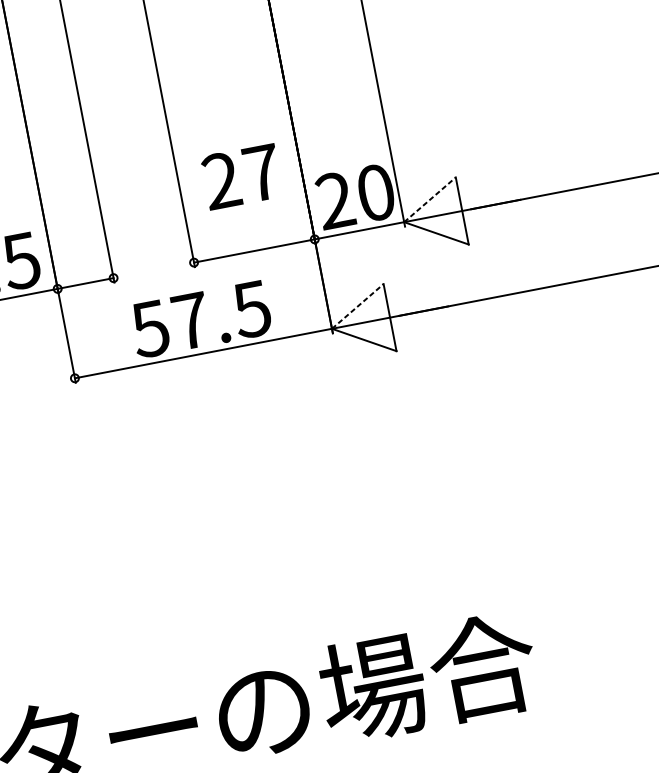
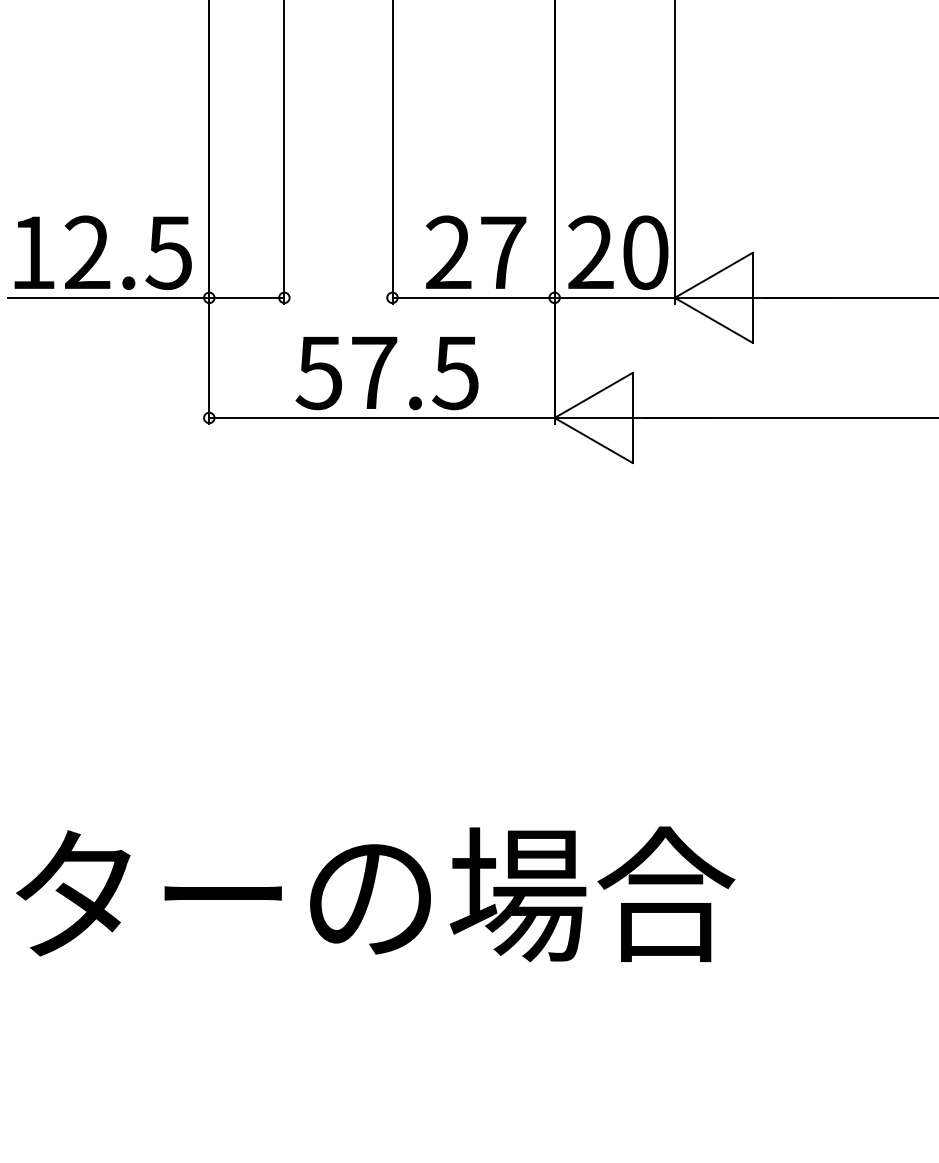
text: (242, 175) -> (476, 251), moved
line: (430, 199) -> (714, 275), dashed -> solid
line: (358, 306) -> (594, 395), dashed -> solid

